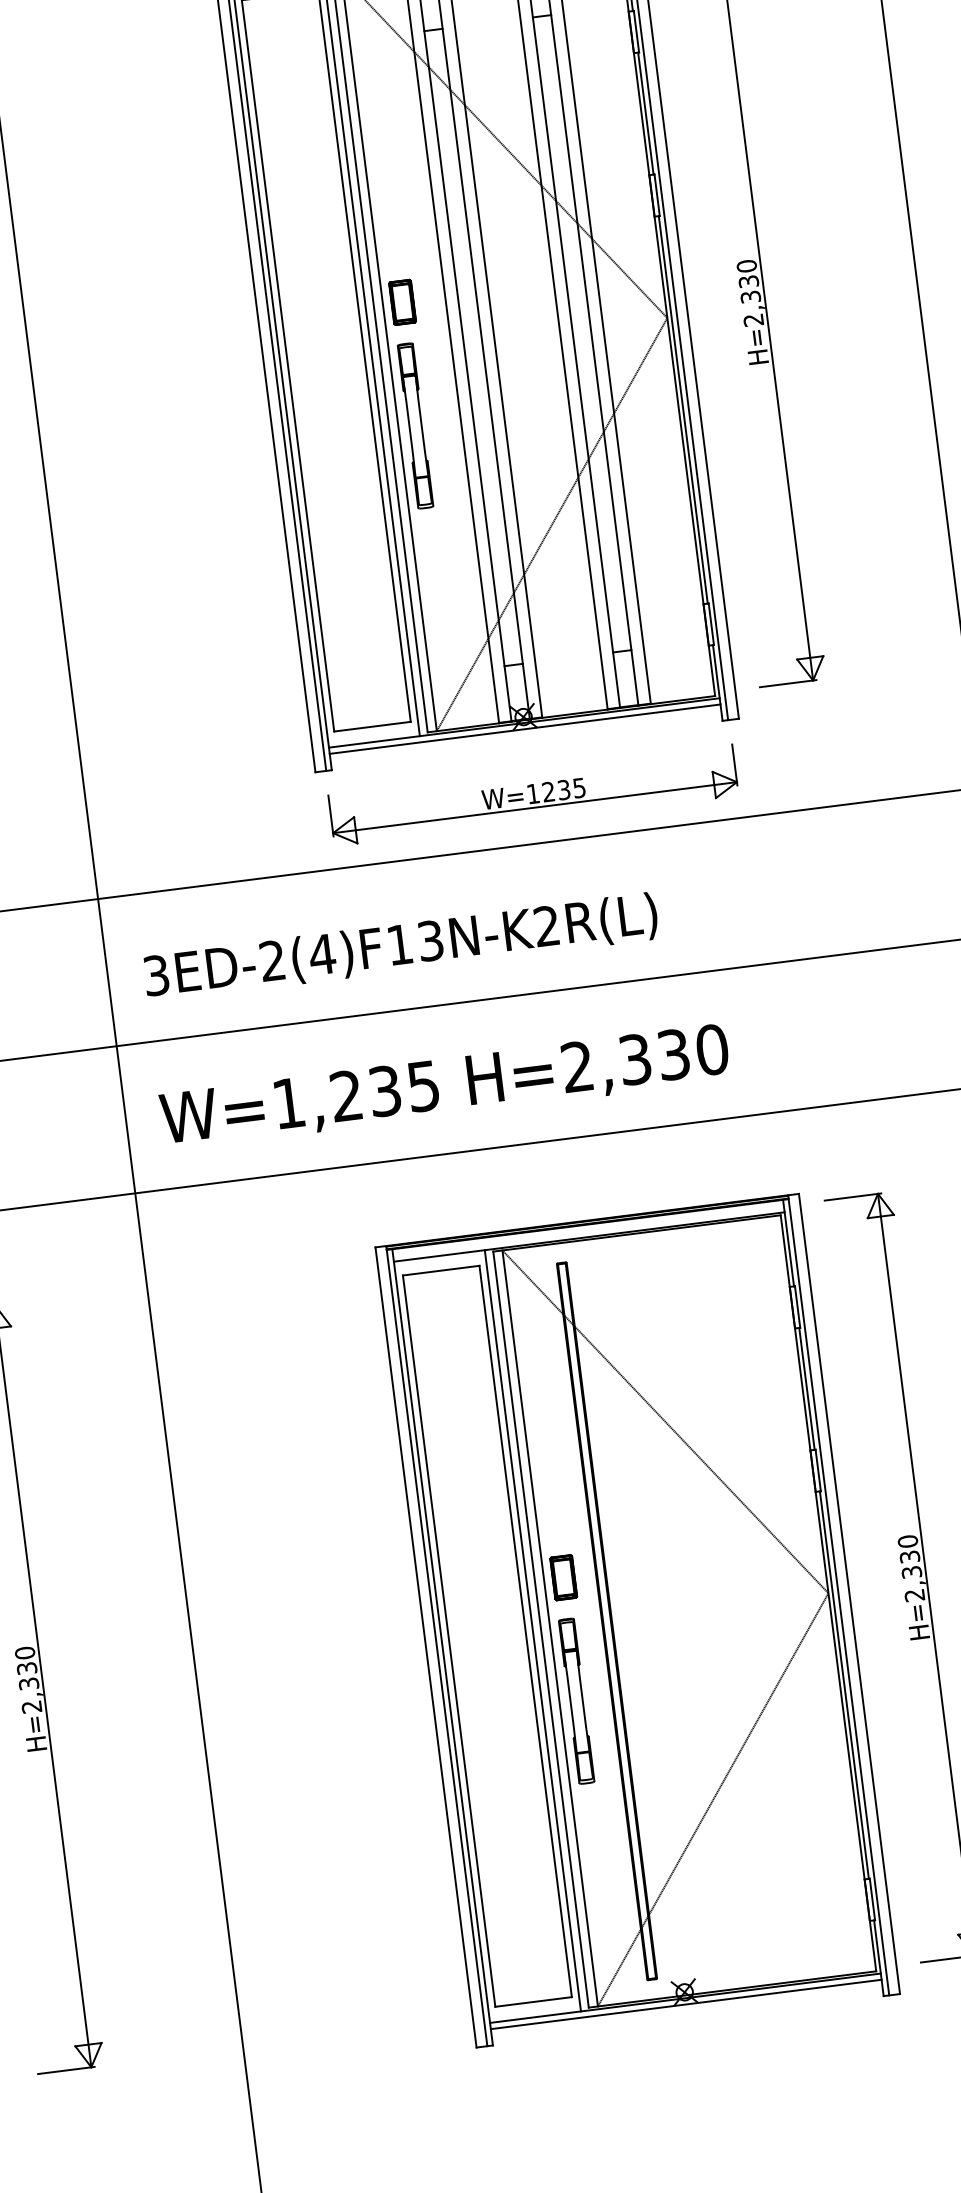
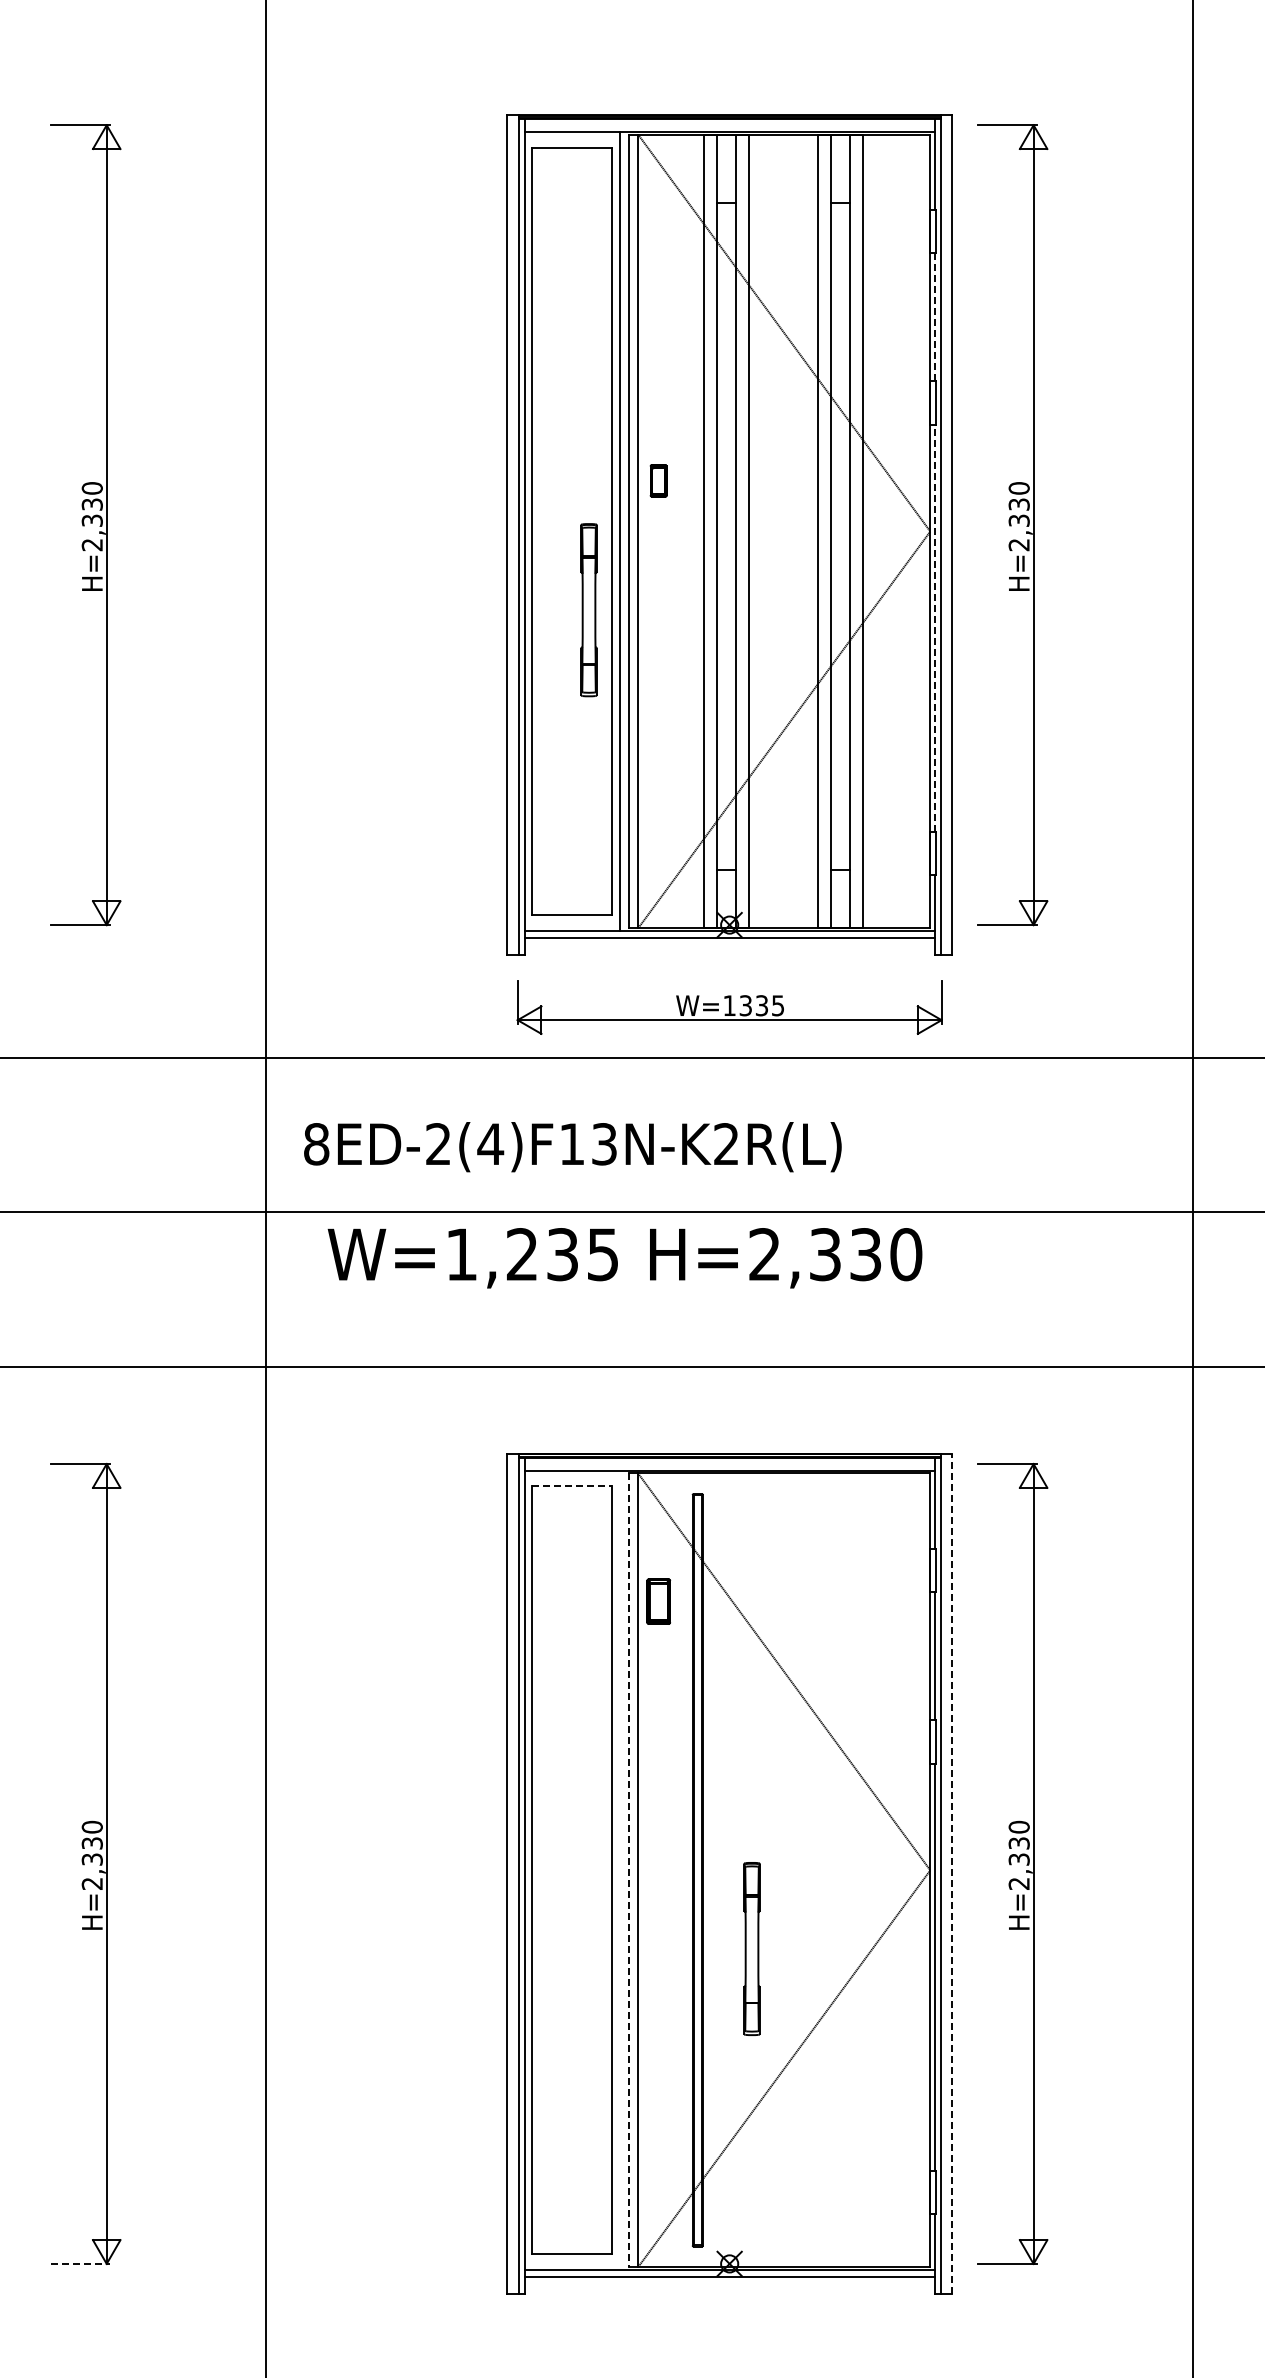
line: (645, 112) -> (934, 316), solid -> dashed
part: (402, 302) -> (658, 480), size x0.7
line: (682, 408) -> (934, 627), solid -> dashed
part: (415, 426) -> (588, 610), moved
text: (548, 791) -> (745, 1005), W=1235 -> W=1335
text: (156, 975) -> (316, 1144), 3ED-2(4)F13N-K2R(L) -> 8ED-2(4)F13N-K2R(L)
text: (444, 1087) -> (624, 1258), moved
line: (441, 1270) -> (572, 1486), solid -> dashed
part: (563, 1577) -> (658, 1601), moved
line: (849, 1593) -> (951, 1873), solid -> dashed
line: (540, 1629) -> (628, 1870), solid -> dashed
line: (532, 1630) -> (619, 1870), removed
part: (576, 1700) -> (751, 1948), moved
line: (66, 2070) -> (80, 2263), solid -> dashed

